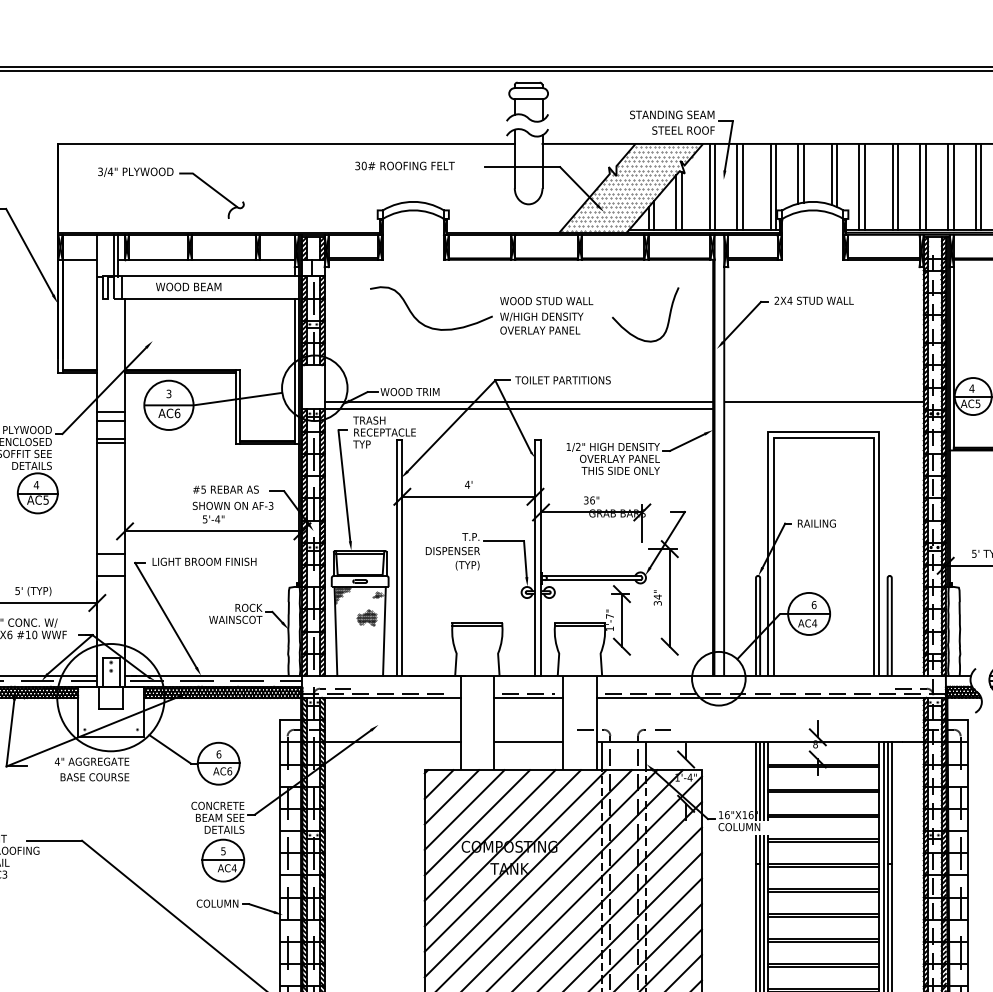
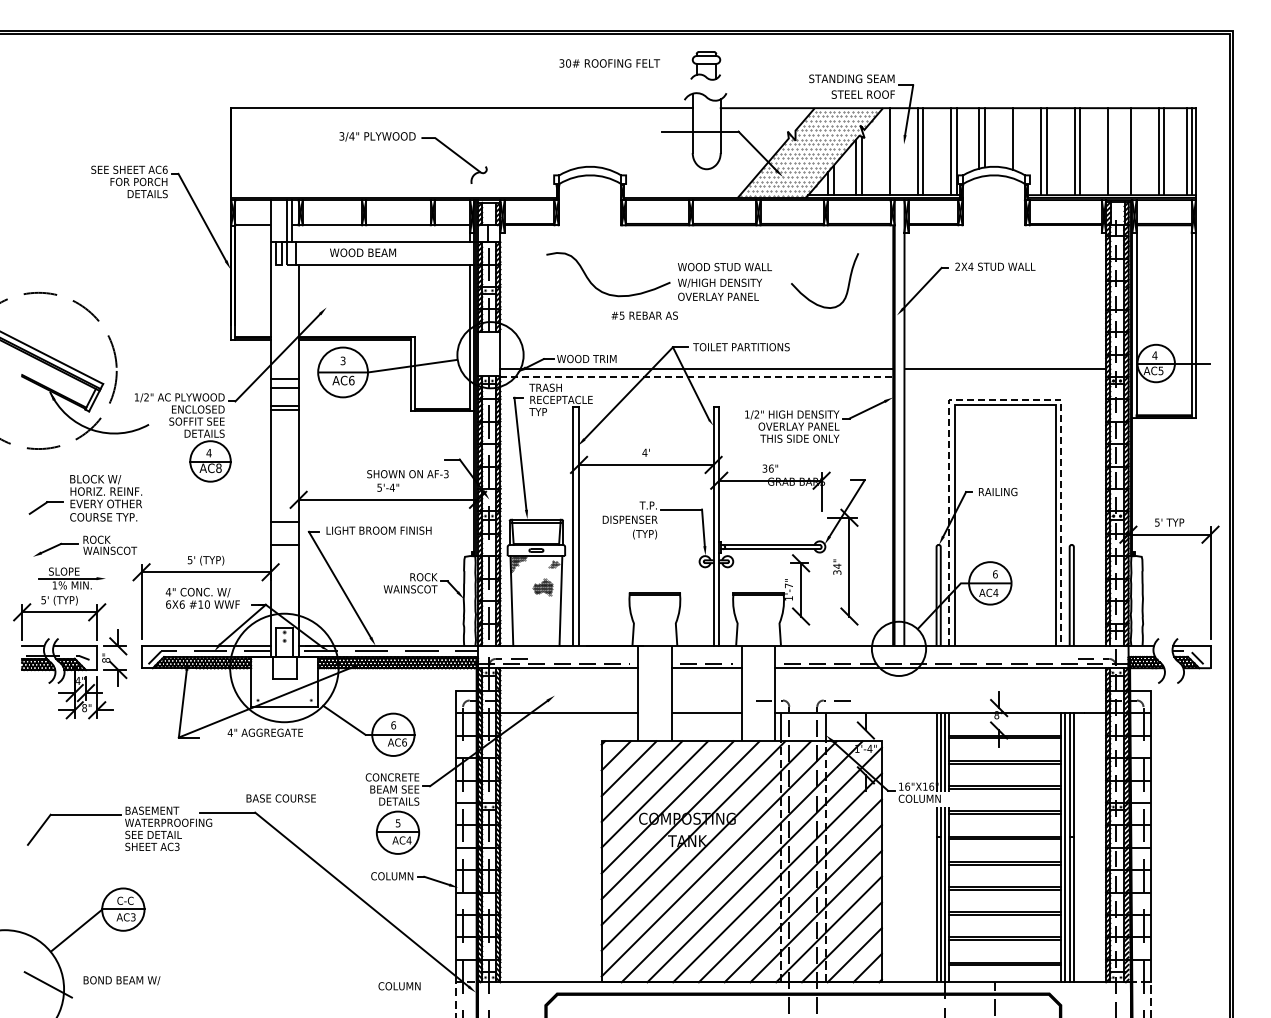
part: (527, 101) -> (705, 65), size x0.7
text: (404, 166) -> (609, 63), moved
part: (171, 175) -> (413, 140), moved
line: (837, 175) -> (1018, 140), removed
line: (715, 186) -> (895, 151), removed
line: (920, 186) -> (1102, 151), removed
line: (953, 186) -> (1136, 151), removed
line: (519, 409) -> (697, 376), solid -> dashed
line: (824, 432) -> (1005, 399), solid -> dashed
text: (225, 489) -> (644, 315), moved
text: (45, 499) -> (218, 467), AC5 -> AC8
text: (94, 777) -> (280, 798), moved

